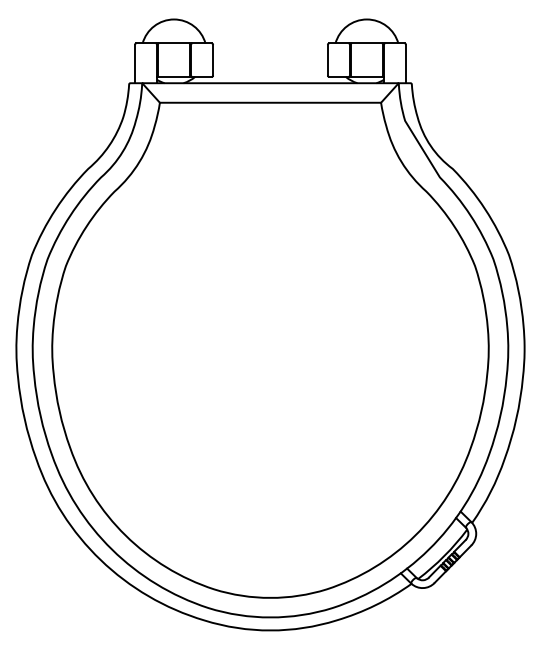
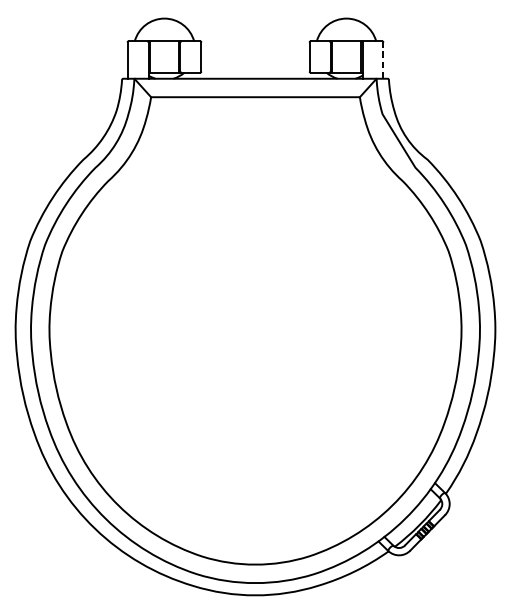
line: (406, 63) -> (383, 60), solid -> dashed

